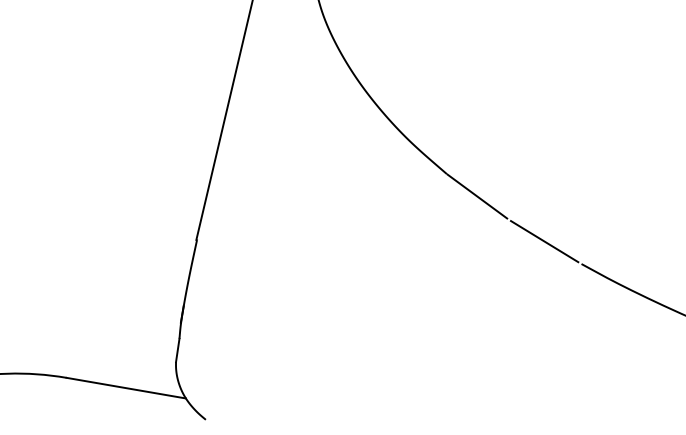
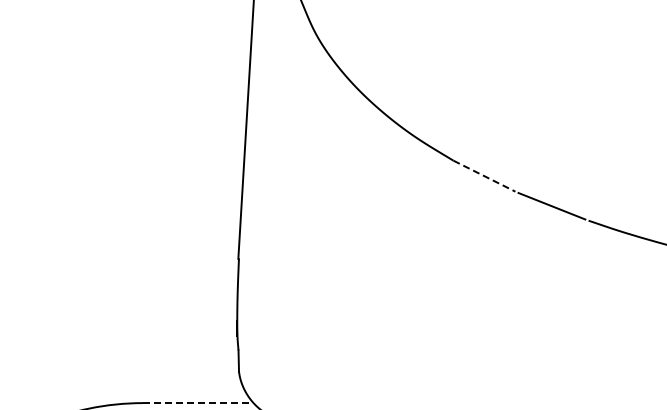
line: (477, 196) -> (484, 176), solid -> dashed
line: (126, 388) -> (198, 403), solid -> dashed

